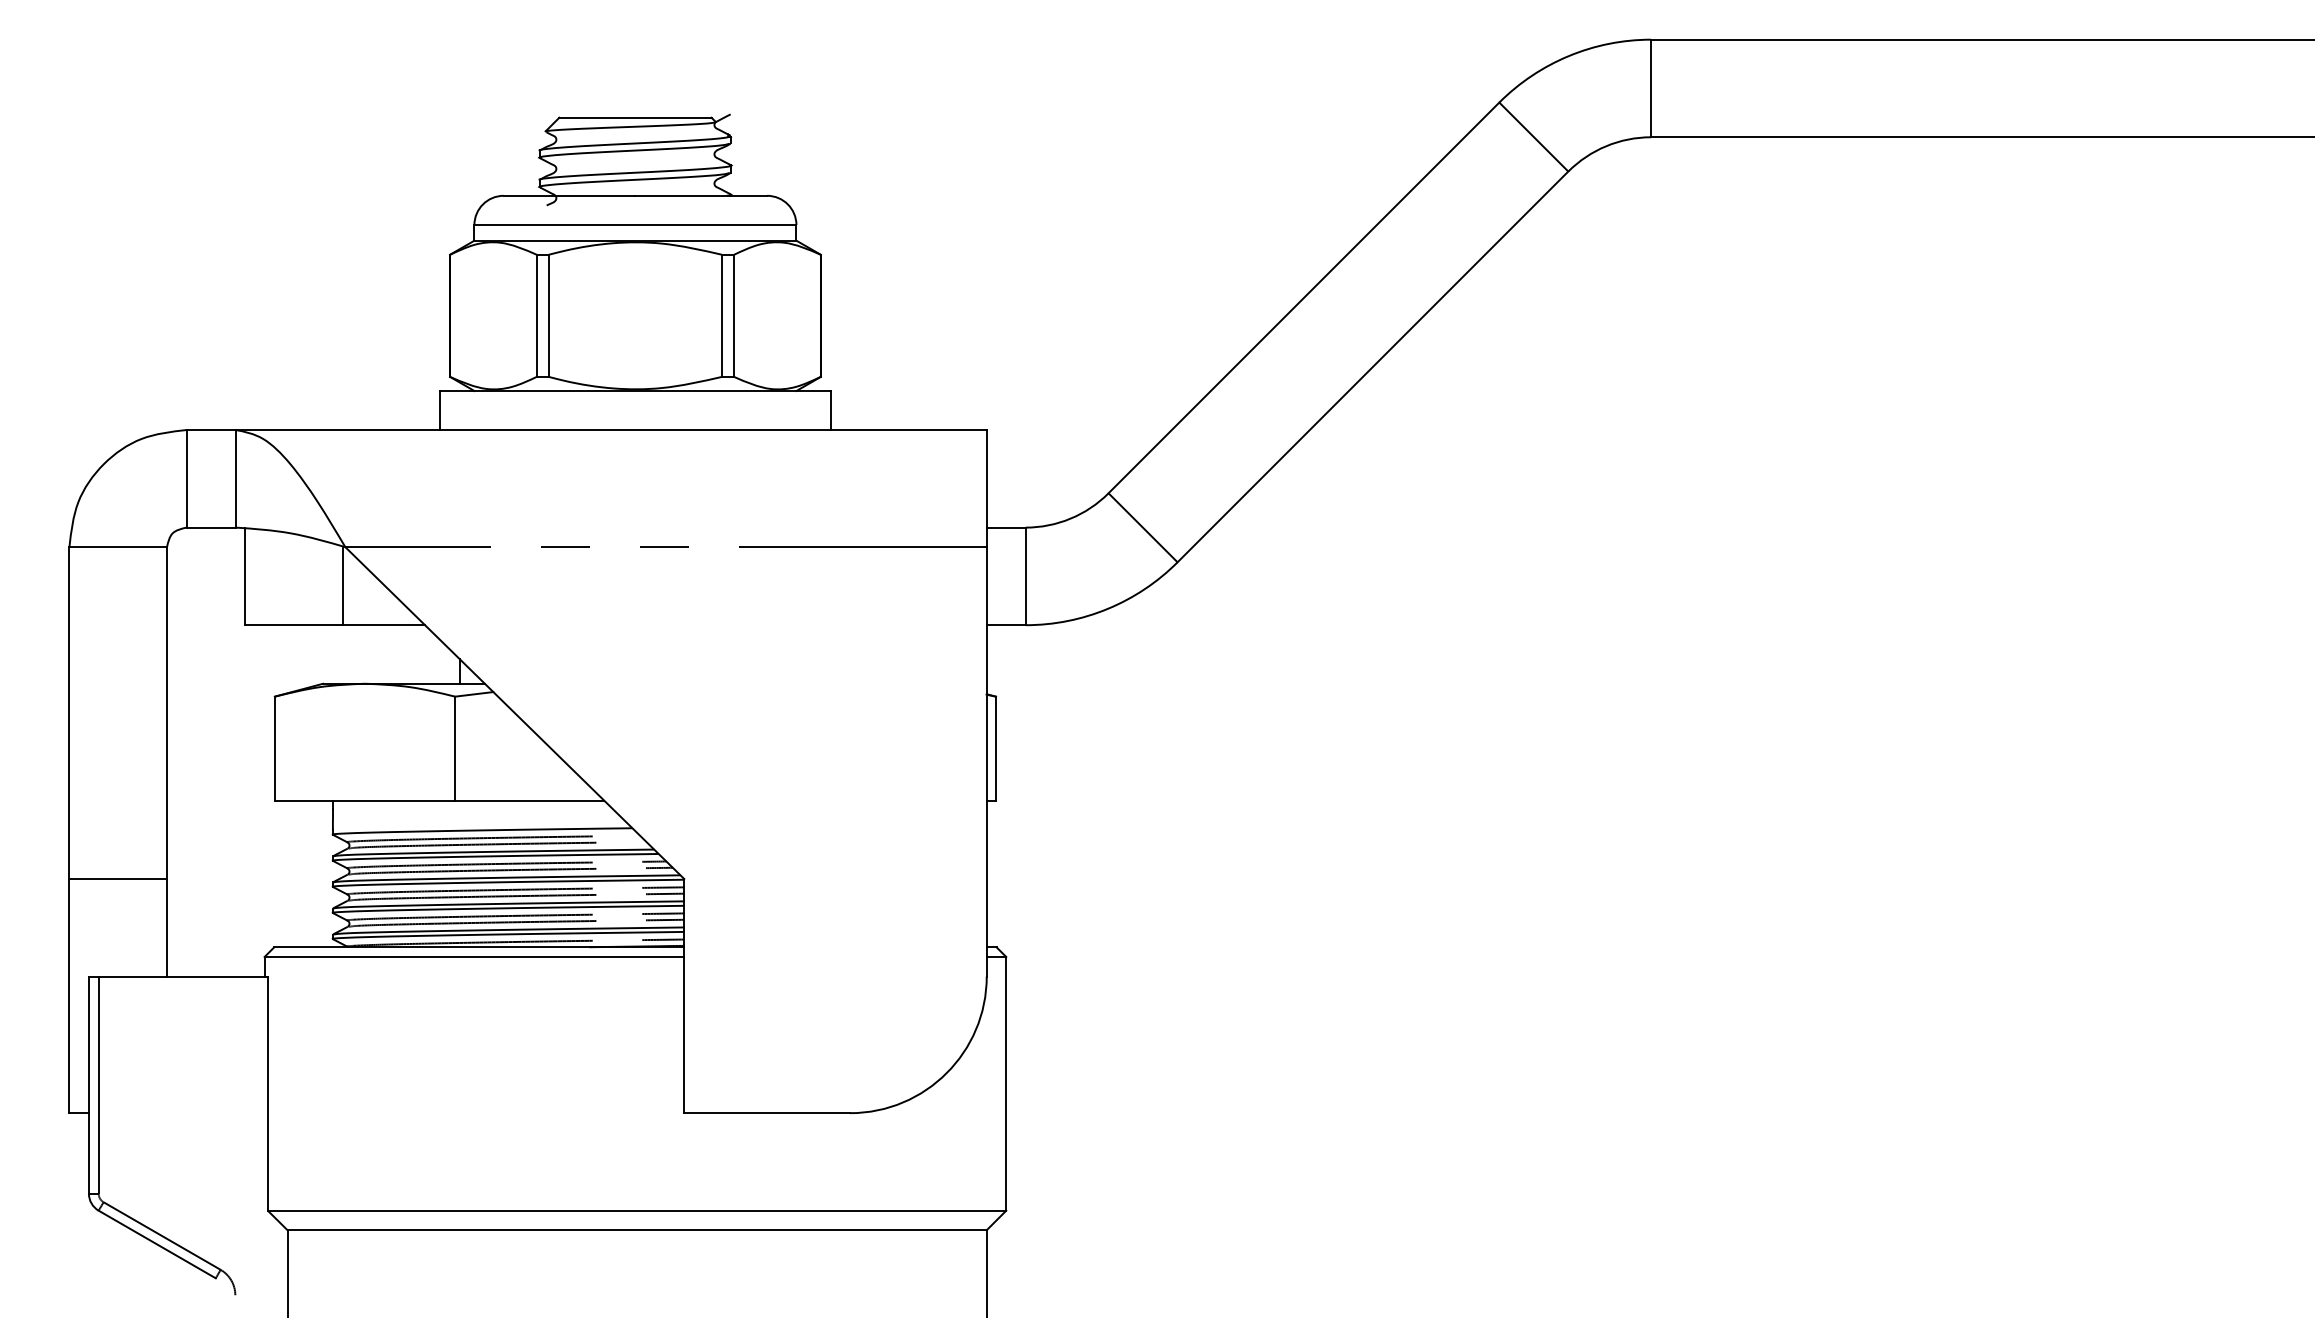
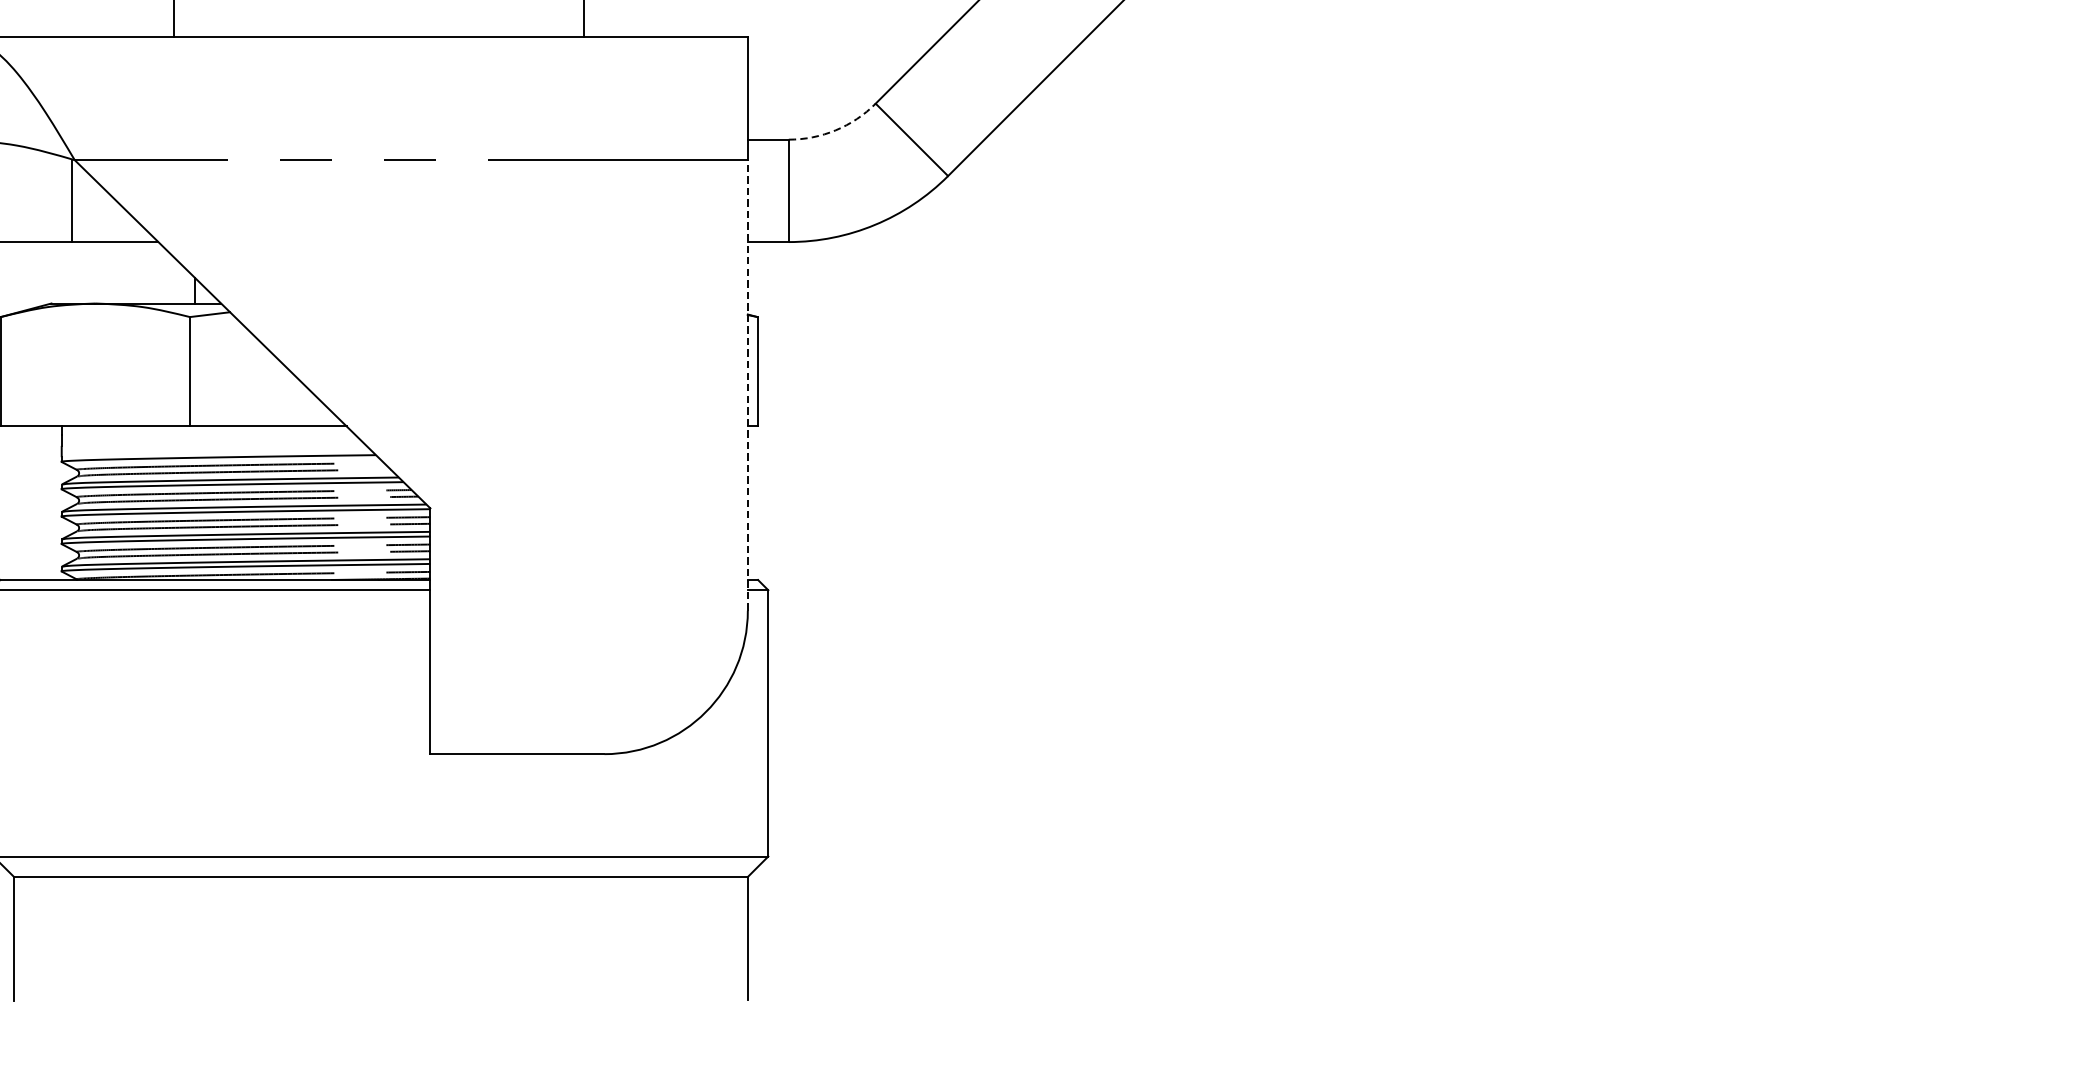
arc: (1070, 518) -> (835, 130), solid -> dashed
line: (986, 761) -> (747, 385), solid -> dashed

